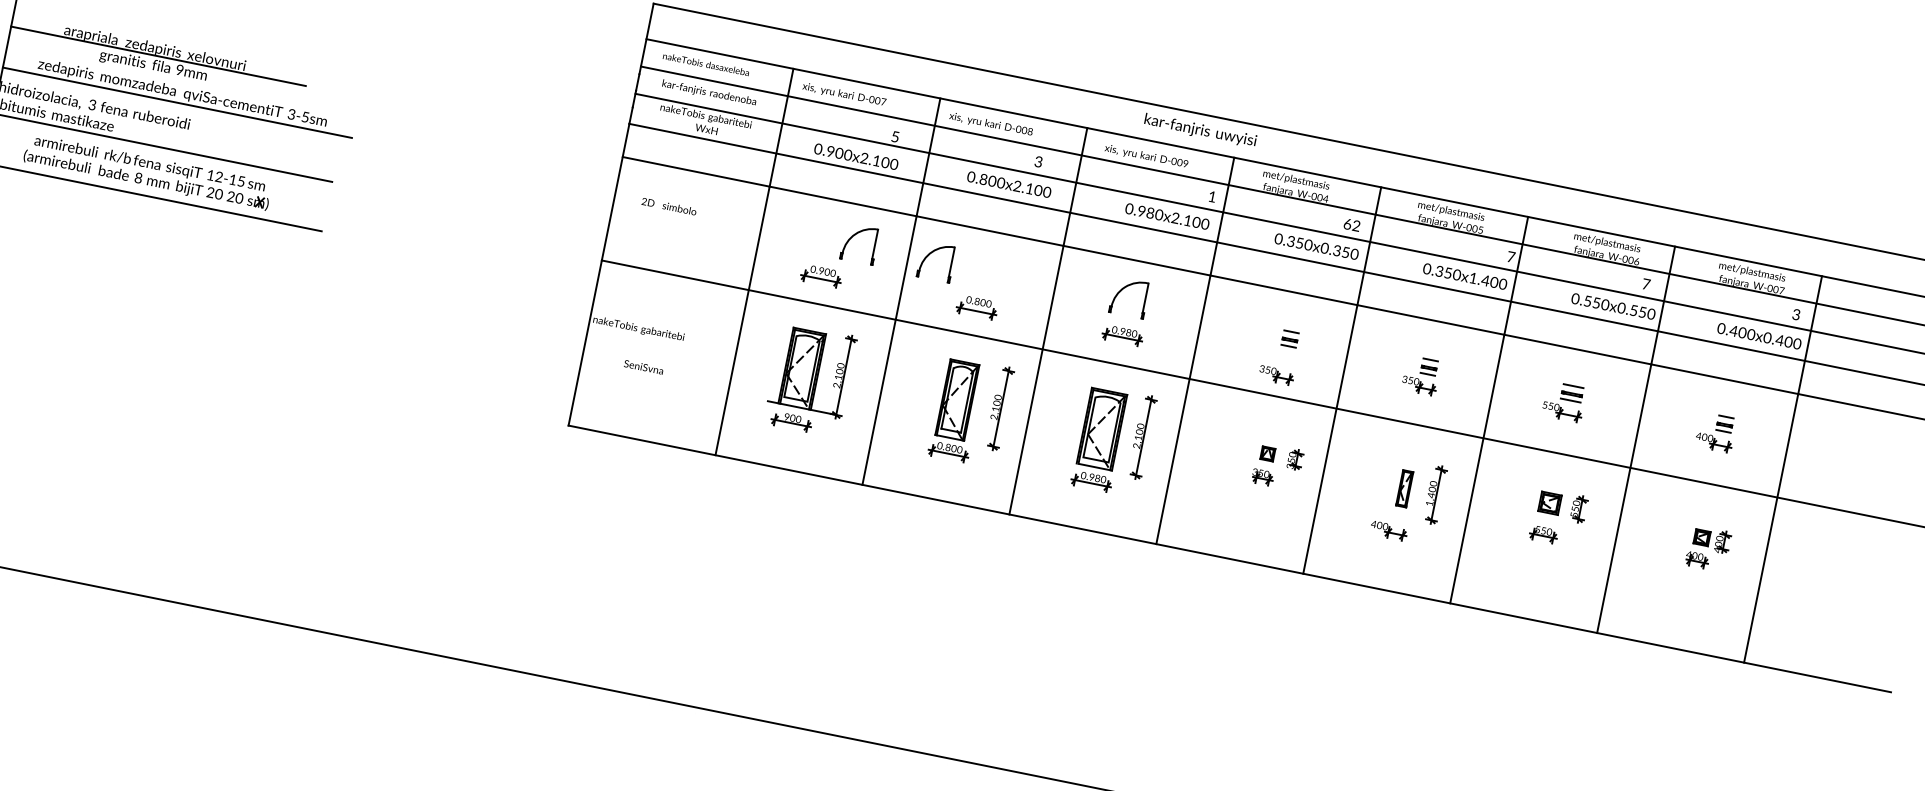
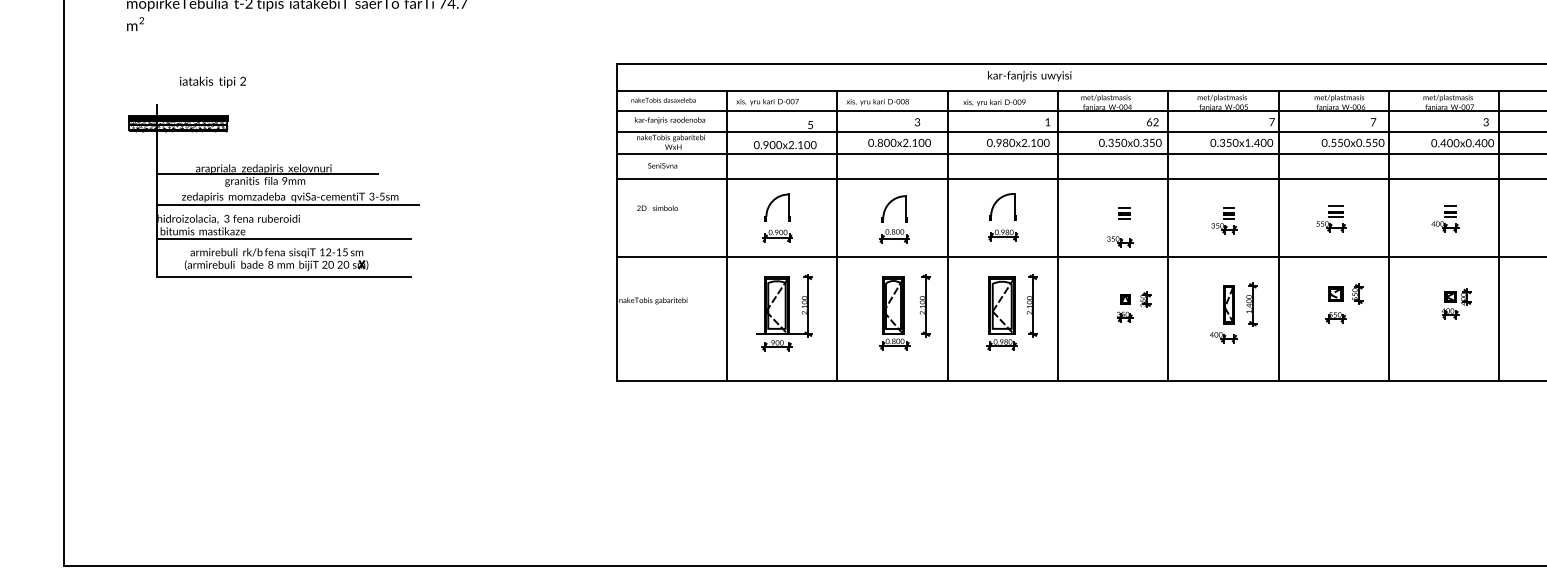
part: (852, 238) -> (771, 204), moved
part: (932, 253) -> (890, 203), moved
text: (643, 366) -> (662, 165), moved
part: (1404, 488) -> (1228, 304), size x1.43

